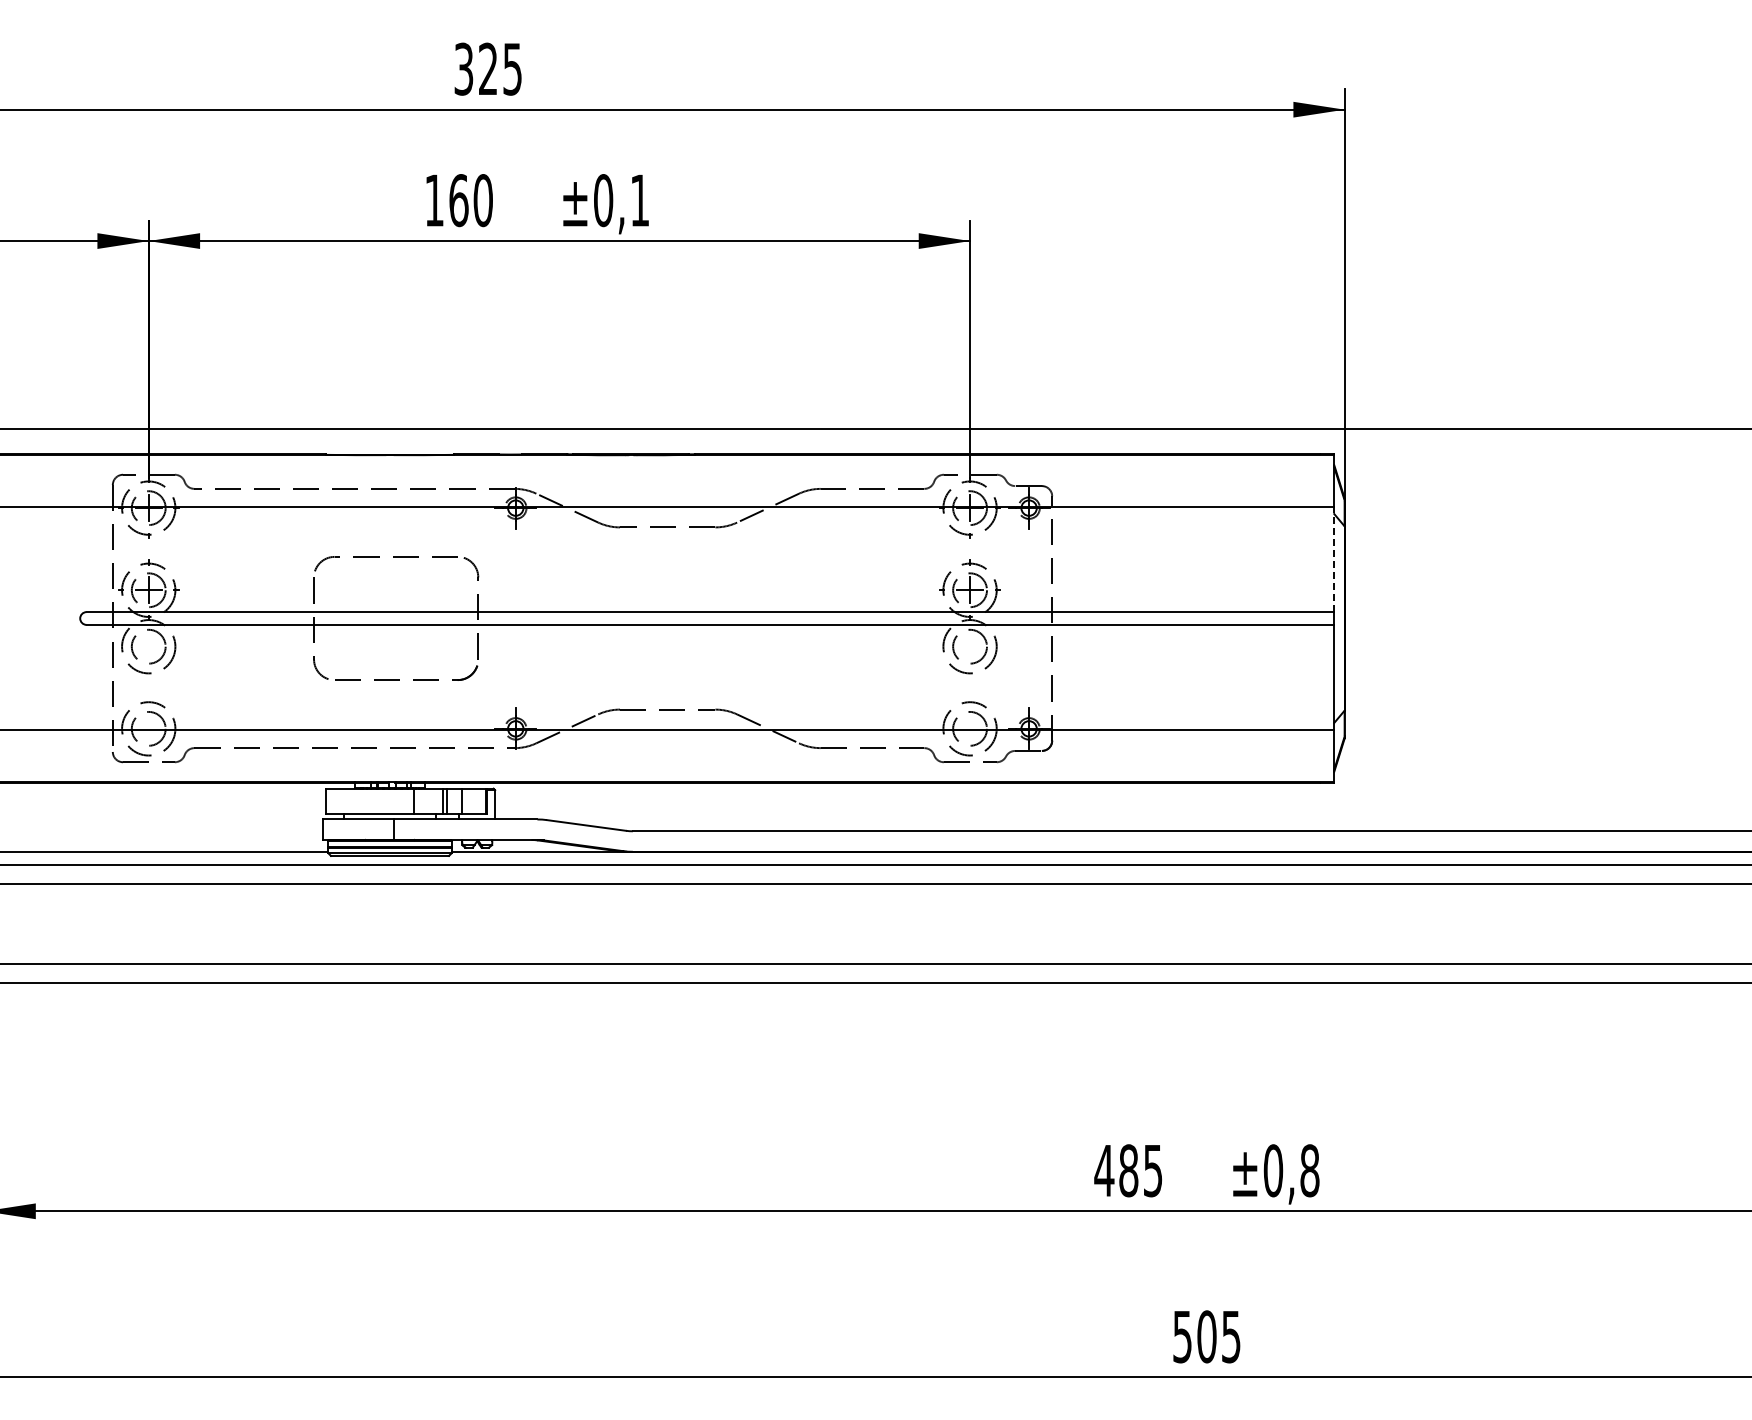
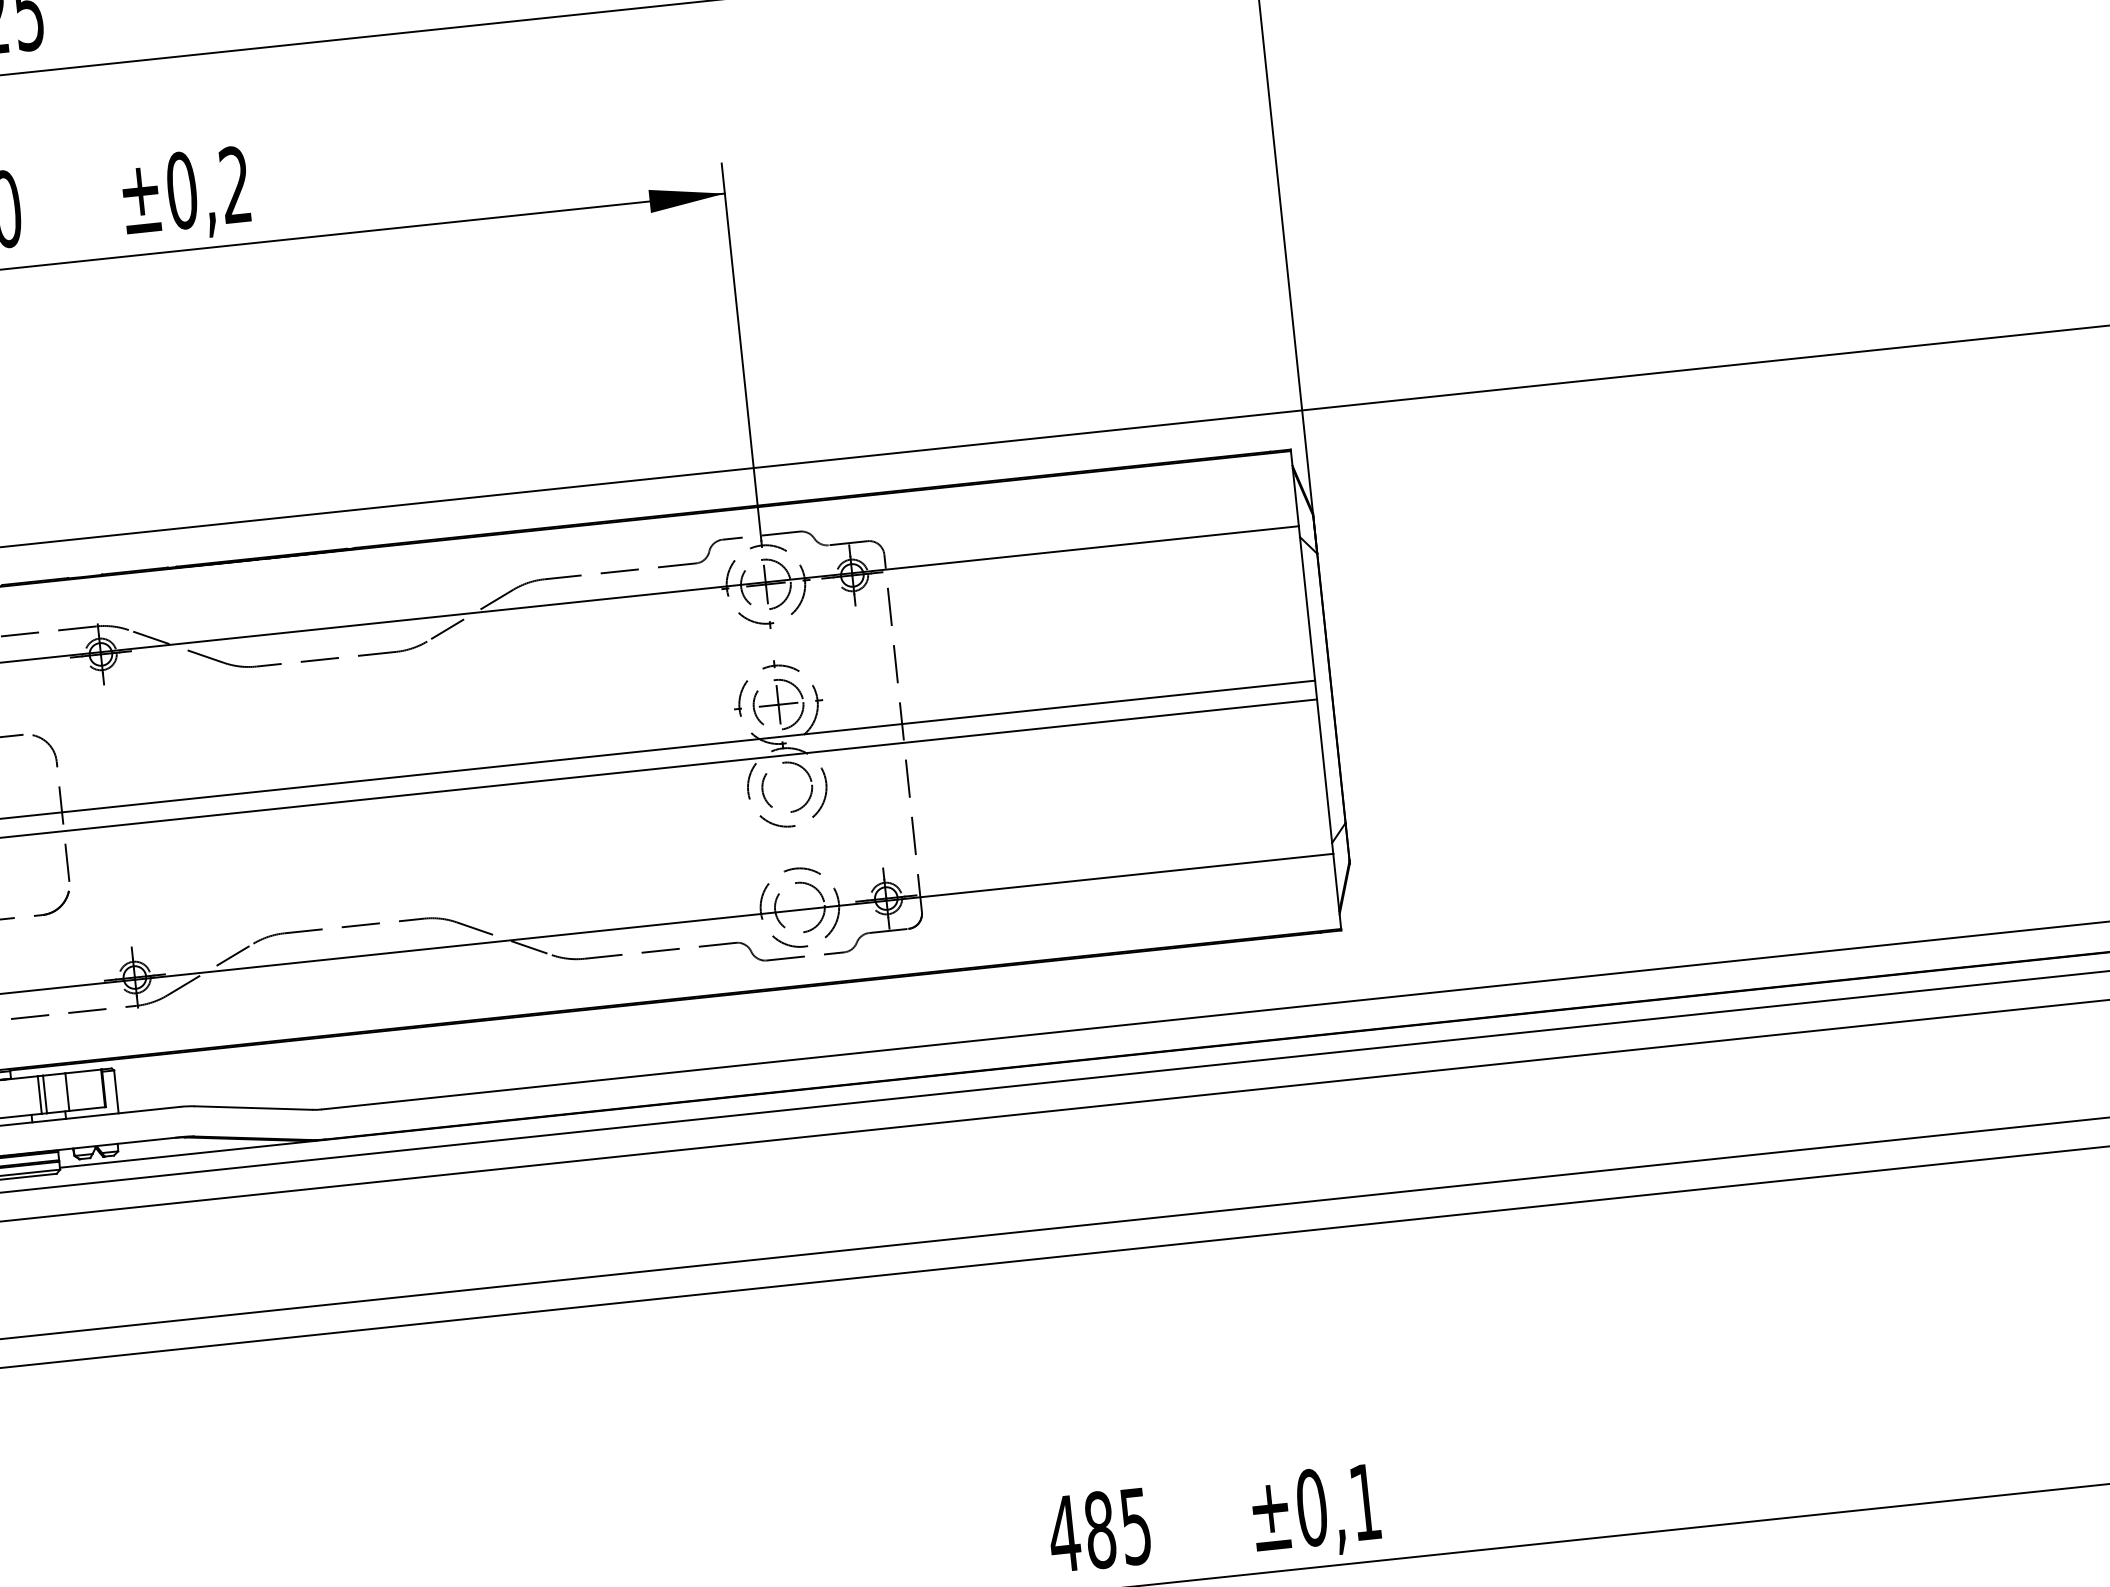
text: (639, 200) -> (234, 185), ±0,1 -> ±0,2
line: (1334, 559) -> (1307, 603), dashed -> solid
text: (1309, 1170) -> (1364, 1501), ±0,8 -> ±0,1

